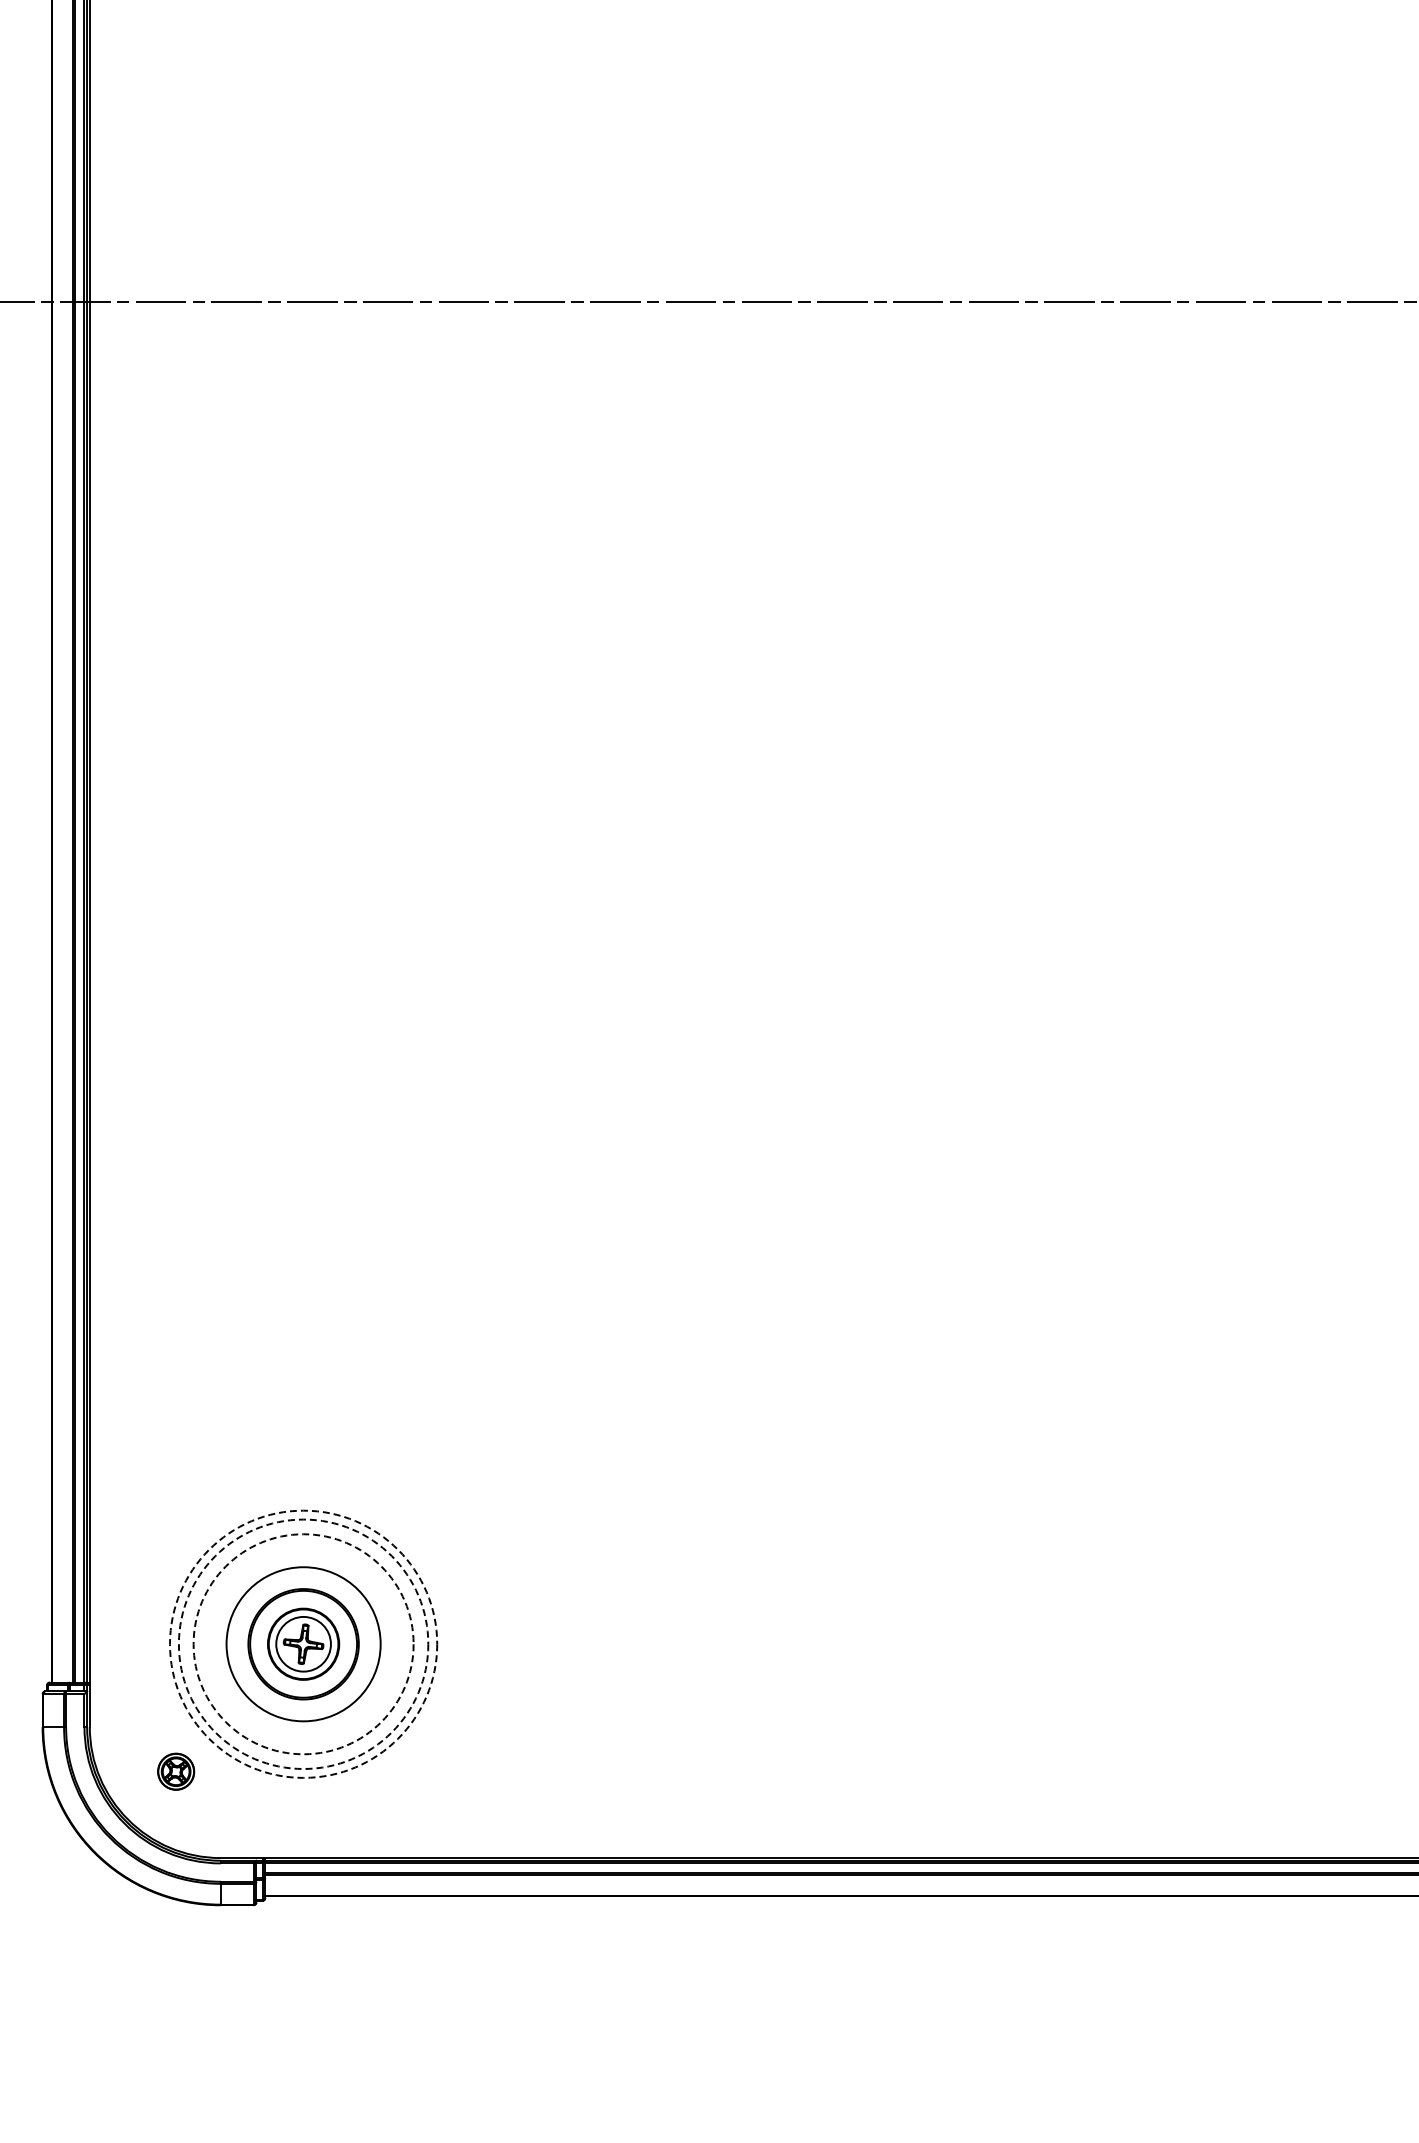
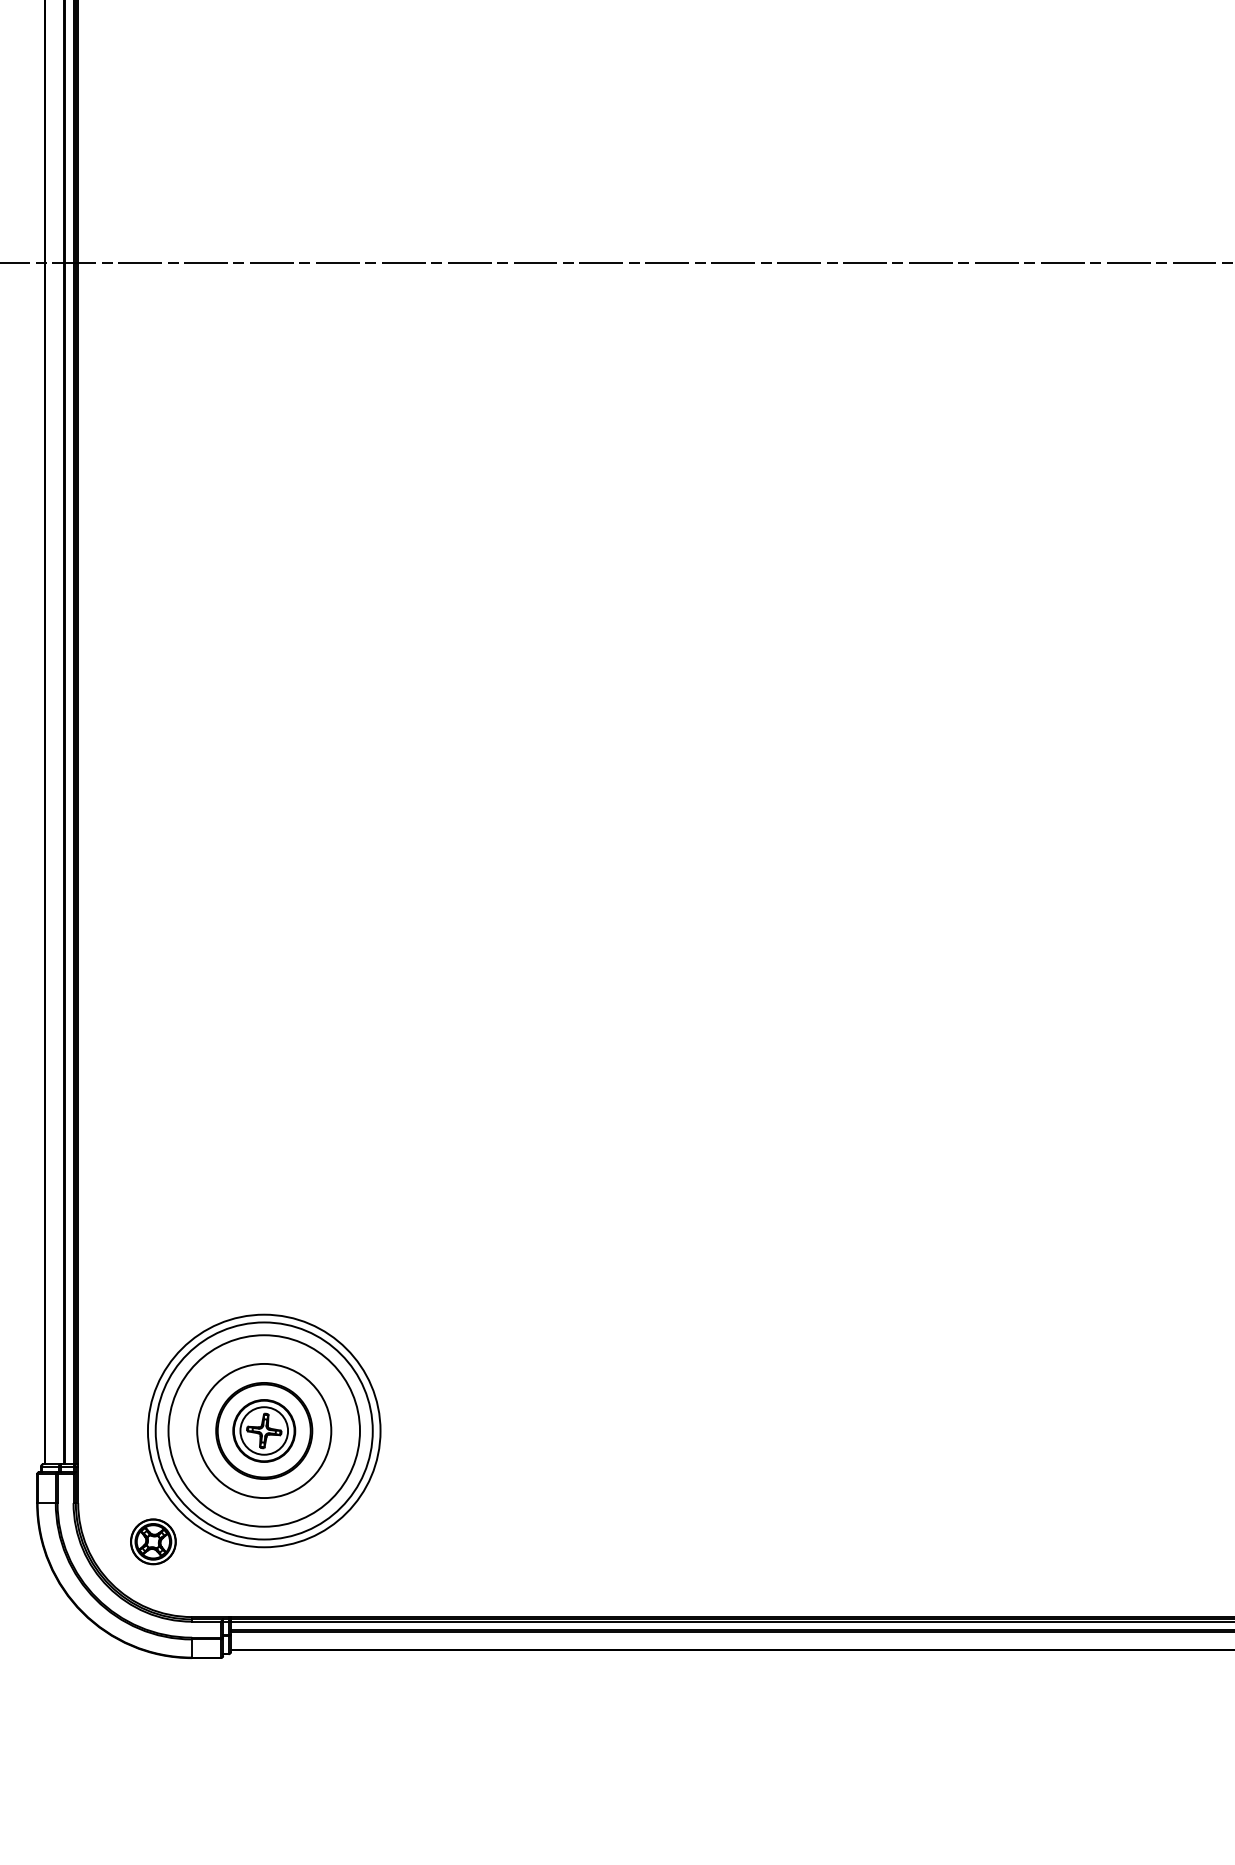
circle: (303, 1643) -> (264, 1430), dashed -> solid
circle: (303, 1643) -> (264, 1430), dashed -> solid
circle: (303, 1644) -> (264, 1431), dashed -> solid
part: (175, 1771) -> (152, 1541), size x1.43

